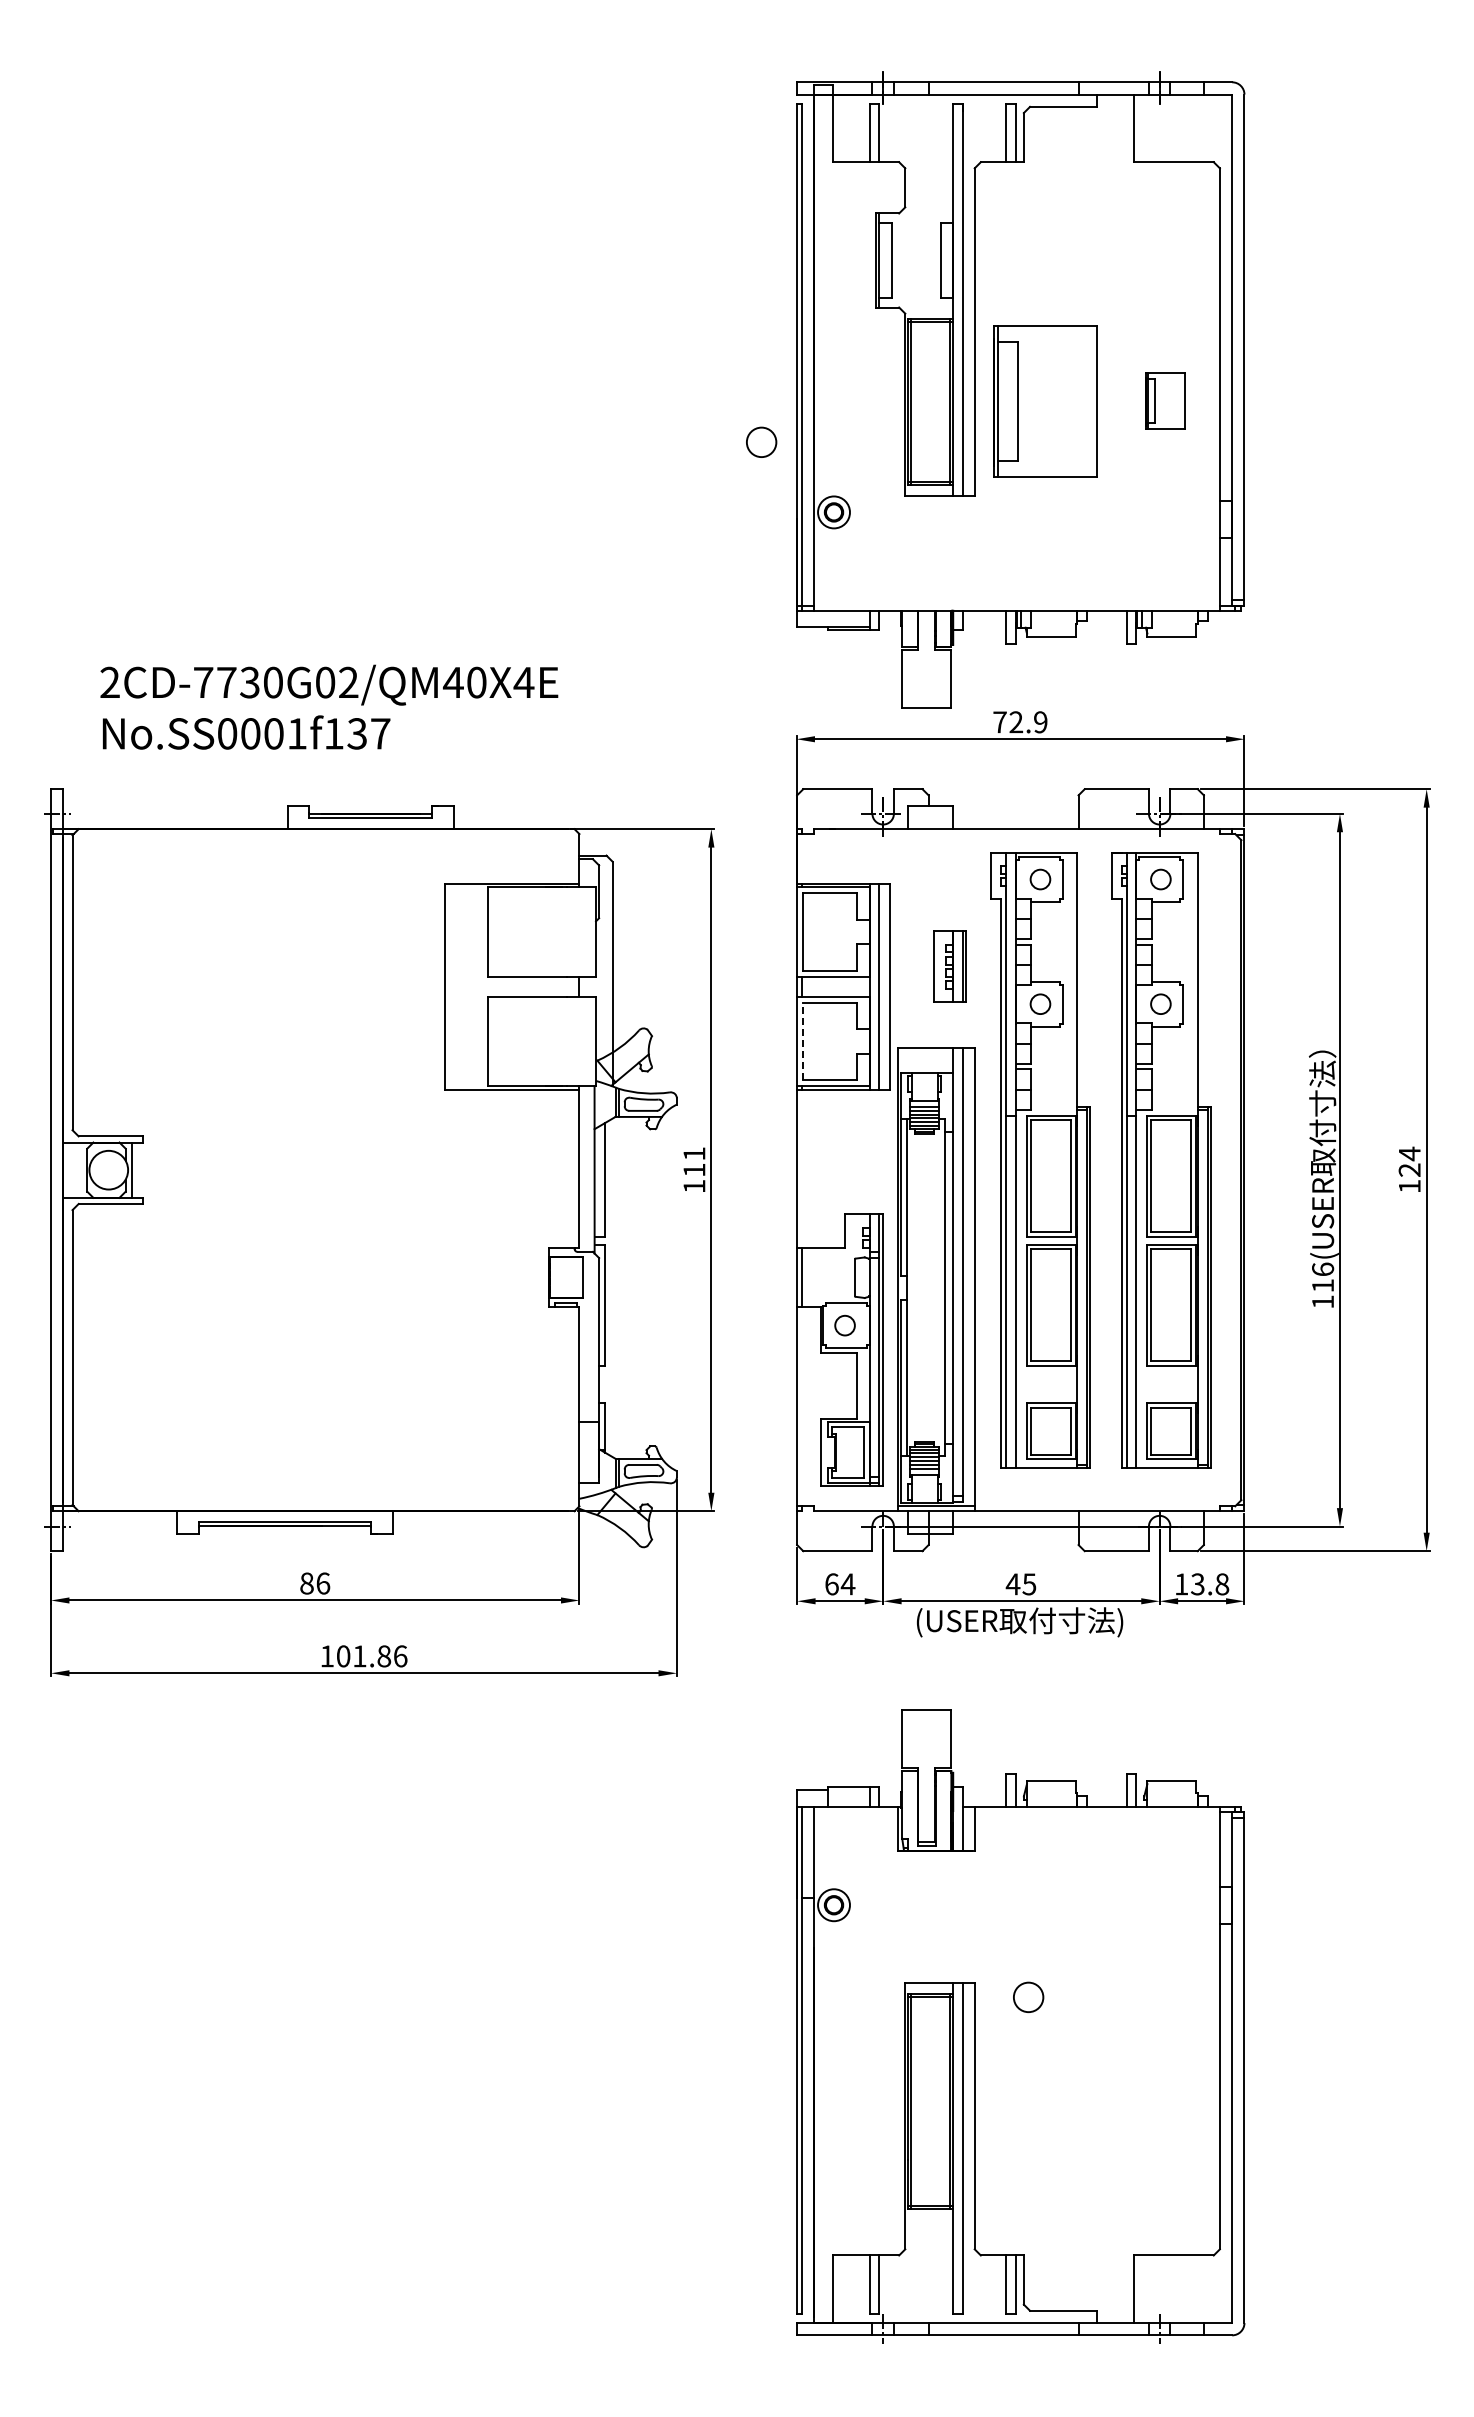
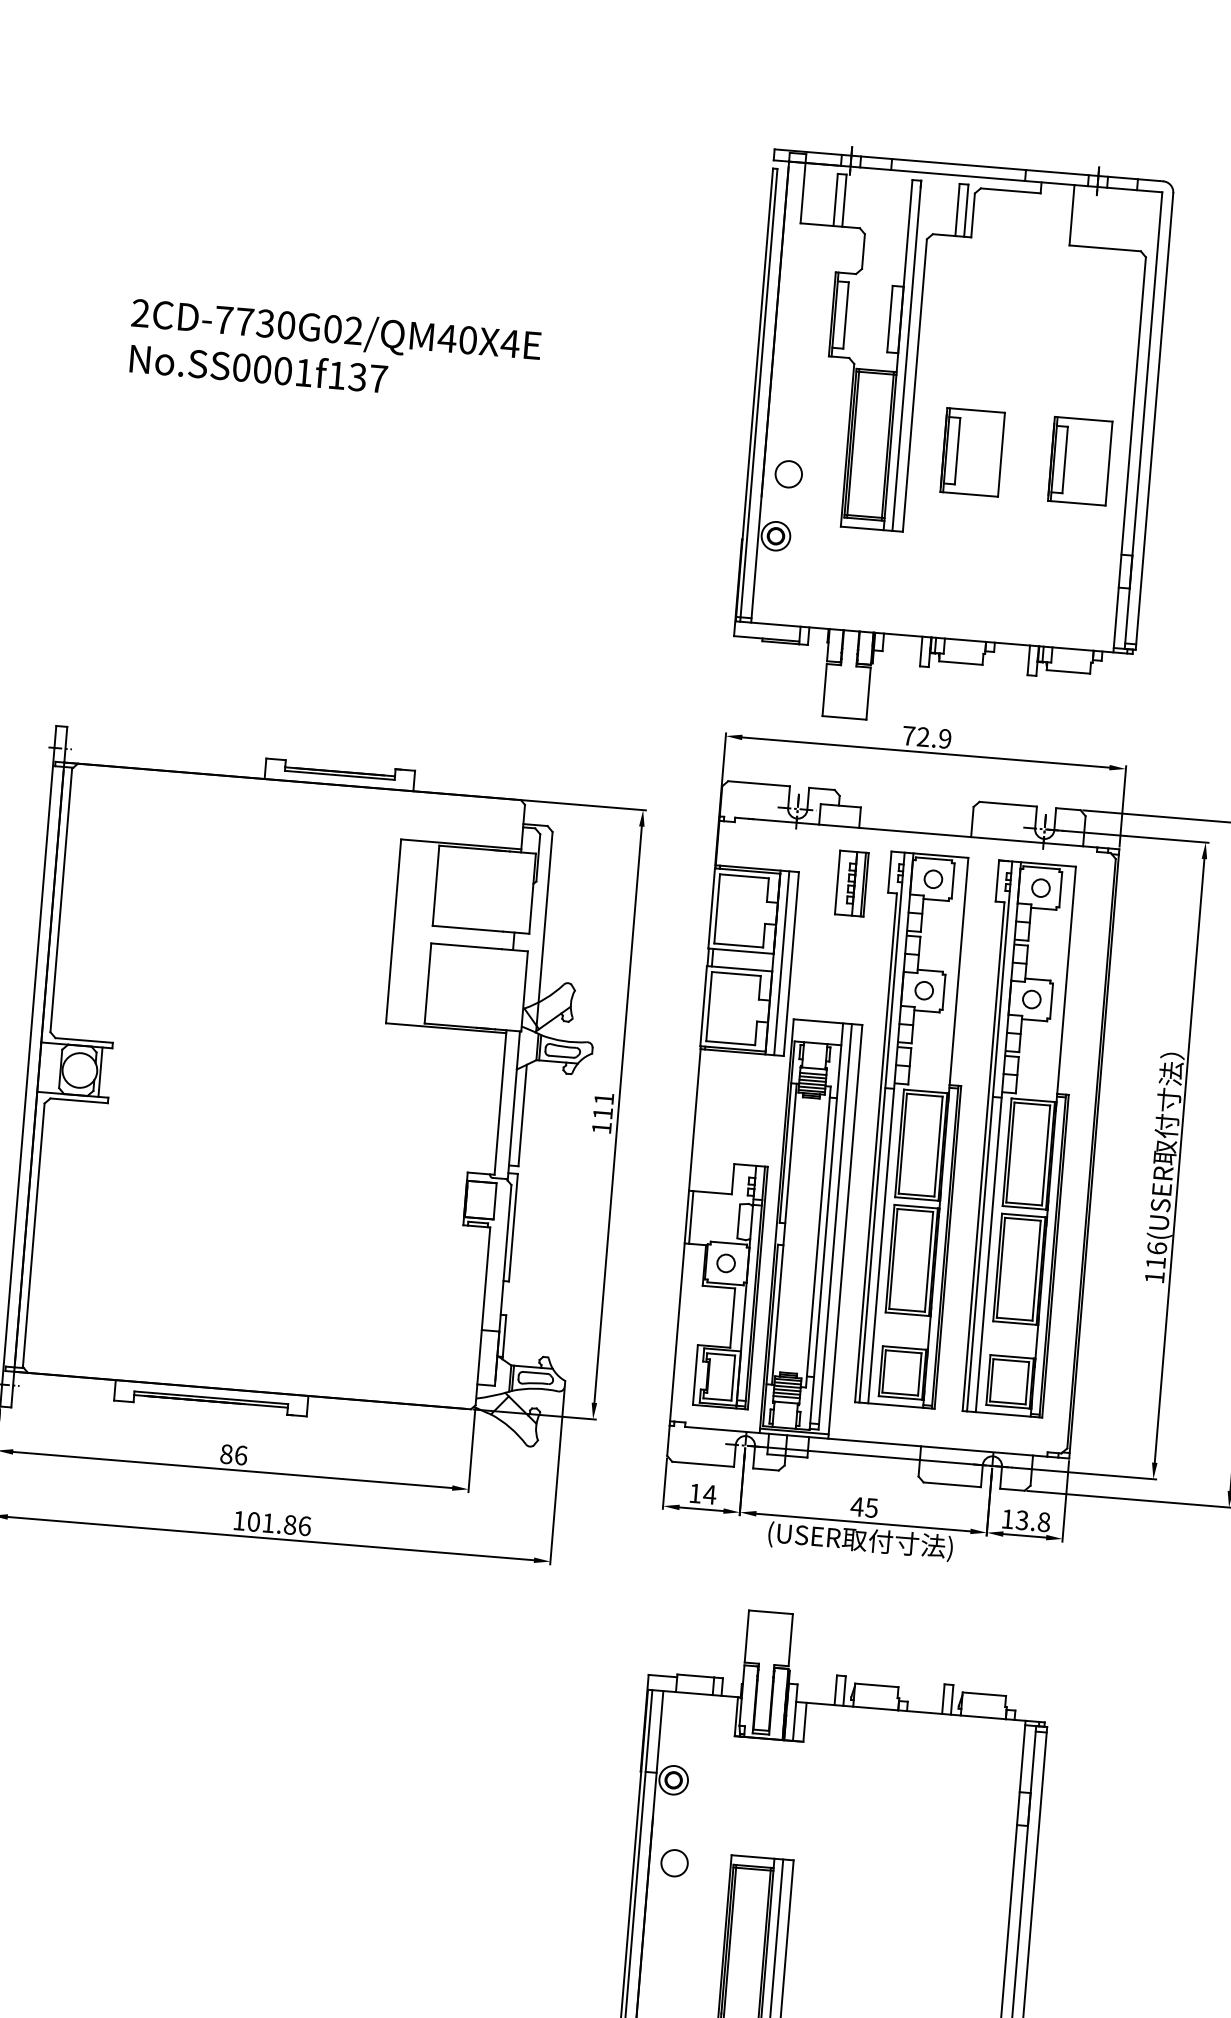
part: (1044, 400) -> (972, 451), size x0.62
part: (1165, 400) -> (1080, 460), size x1.67
circle: (761, 441) -> (788, 473), moved
text: (329, 706) -> (334, 350), moved
part: (949, 966) -> (851, 883), moved
line: (802, 1041) -> (708, 1006), dashed -> solid
text: (831, 1584) -> (695, 1493), 64 -> 14
circle: (1028, 1996) -> (674, 1862), moved

